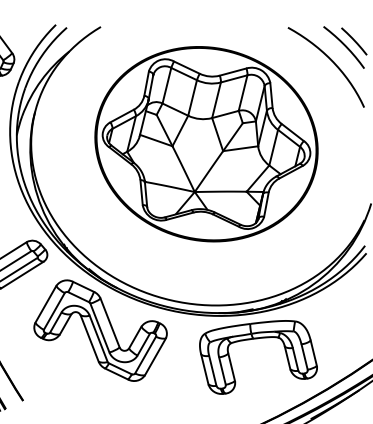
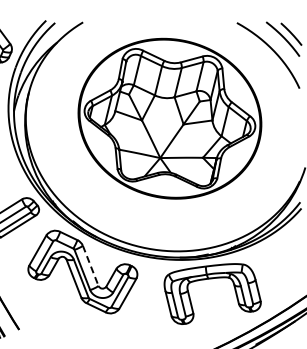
line: (109, 322) -> (90, 265), solid -> dashed

